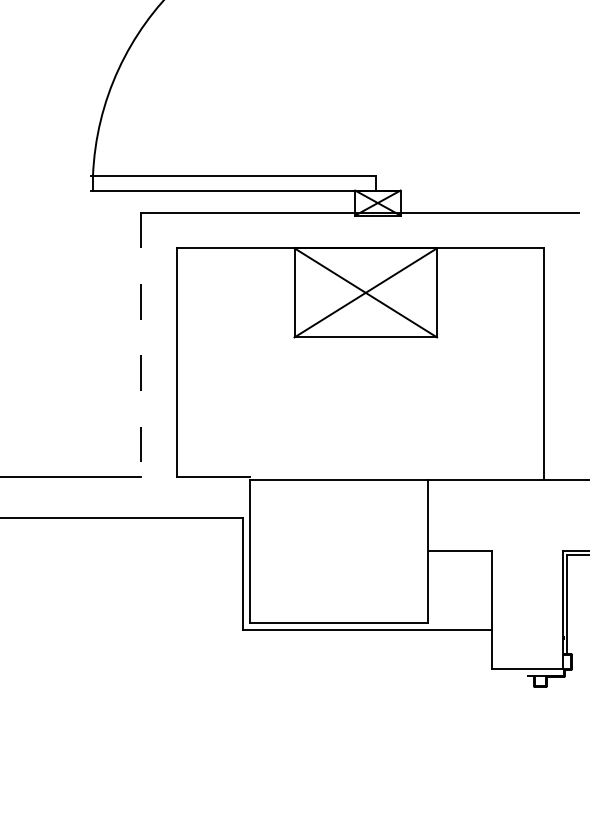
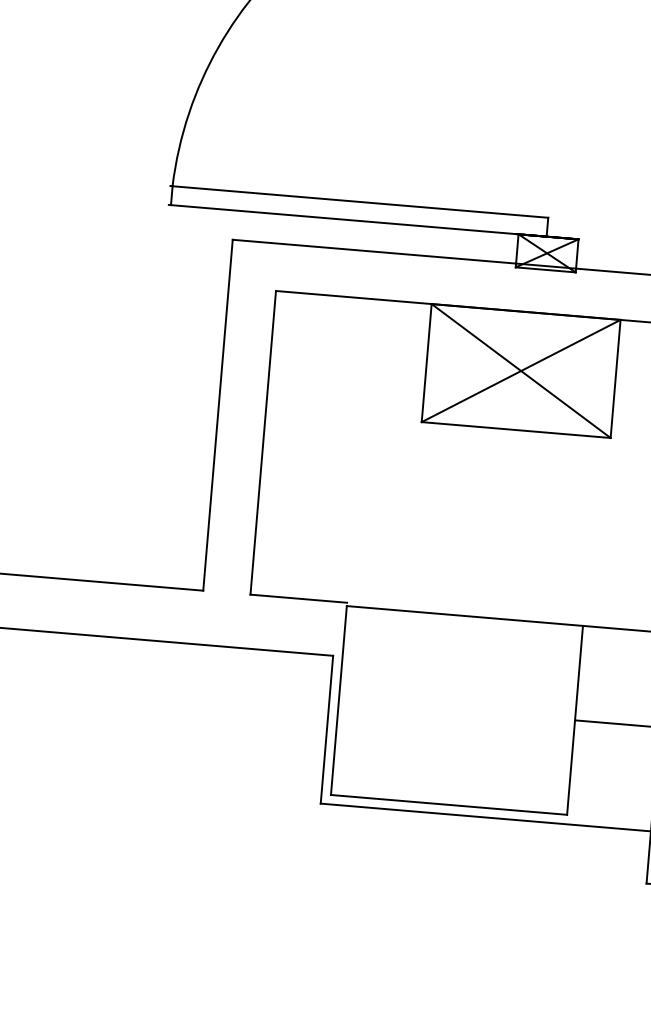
line: (141, 345) -> (218, 415), dashed -> solid

